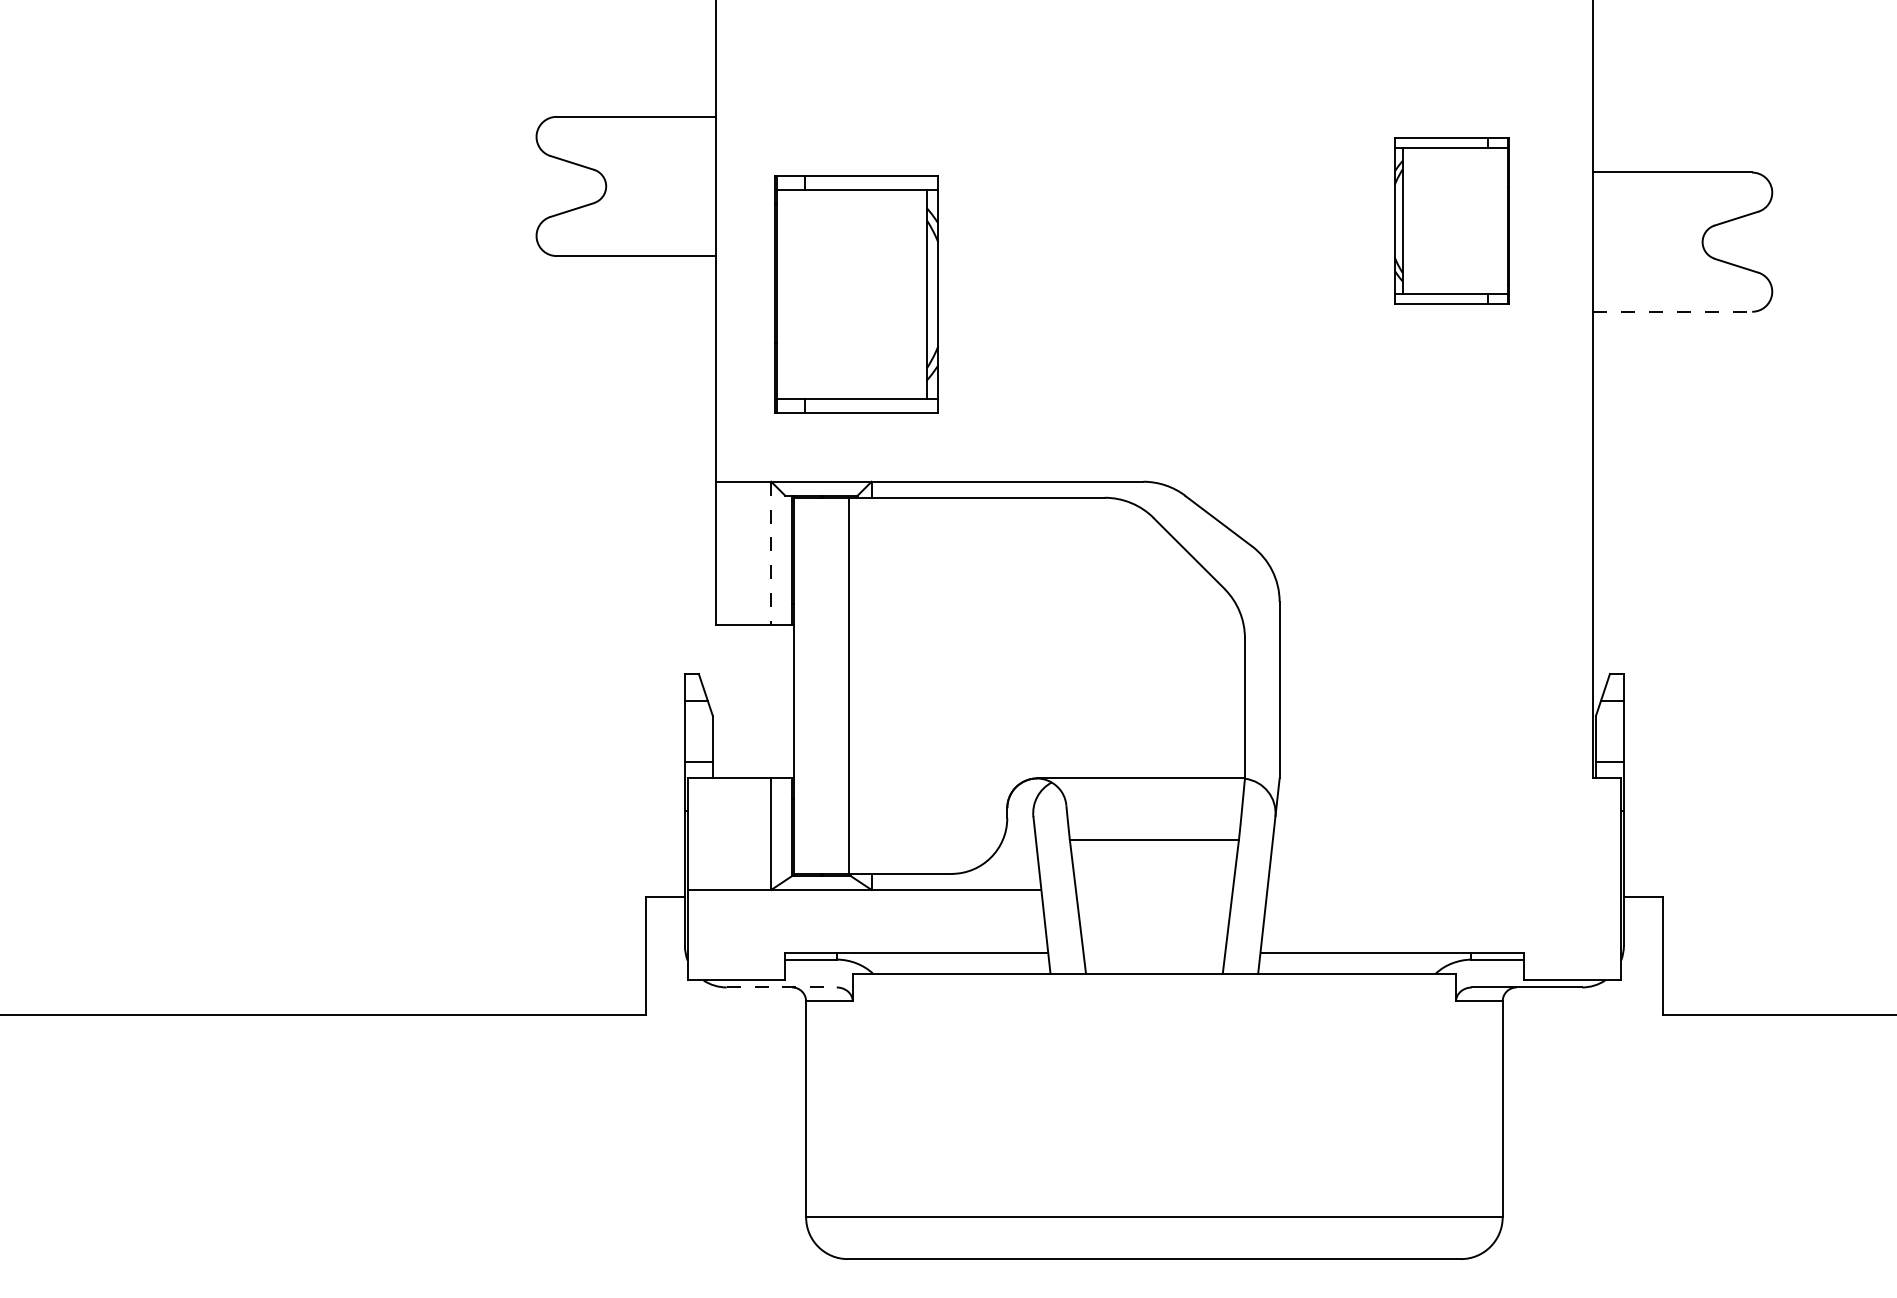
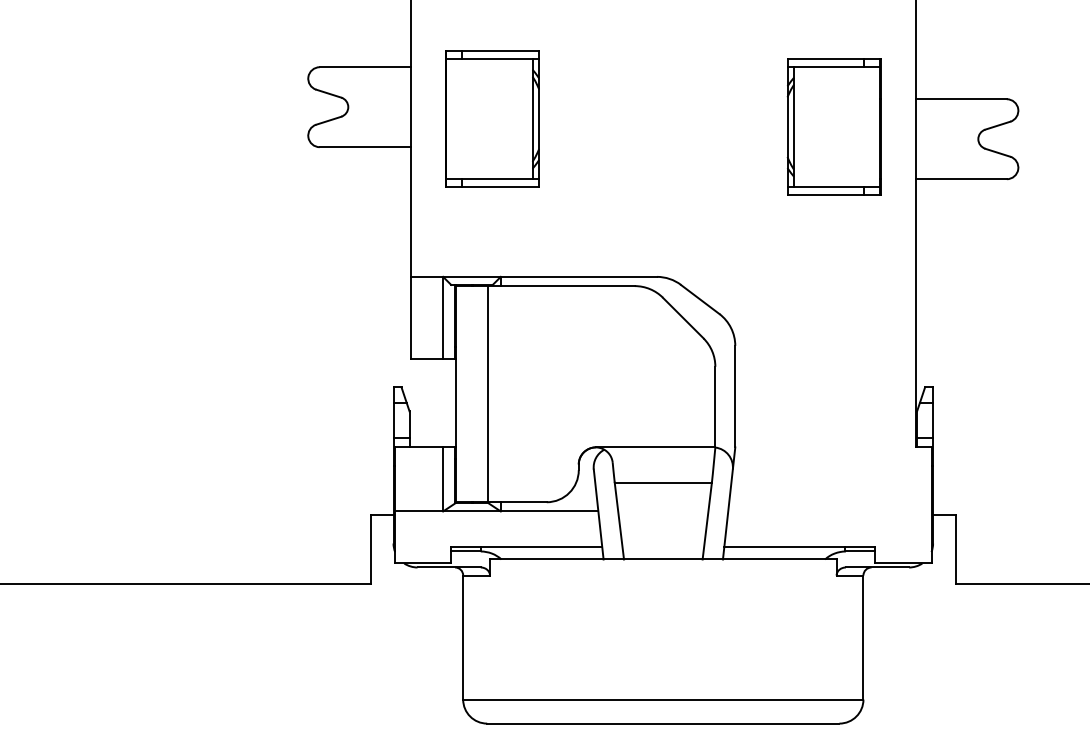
part: (1450, 220) -> (833, 126), size x1.43
part: (857, 293) -> (492, 118), moved
line: (1673, 312) -> (961, 179), dashed -> solid
line: (771, 554) -> (443, 318), dashed -> solid
line: (782, 987) -> (449, 567), dashed -> solid

